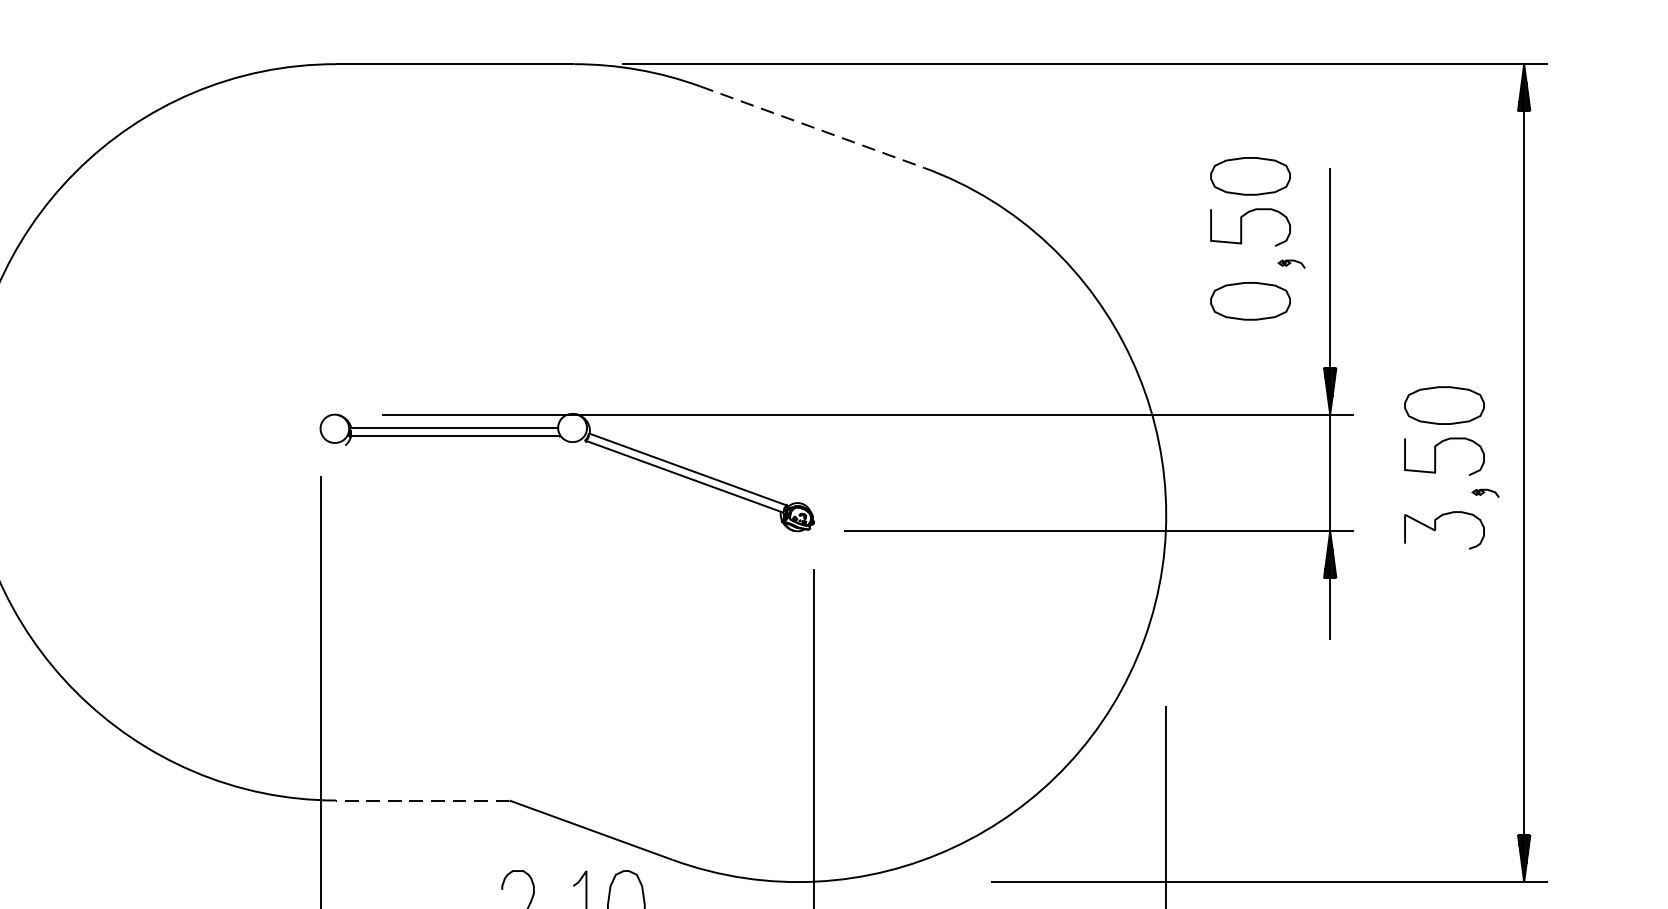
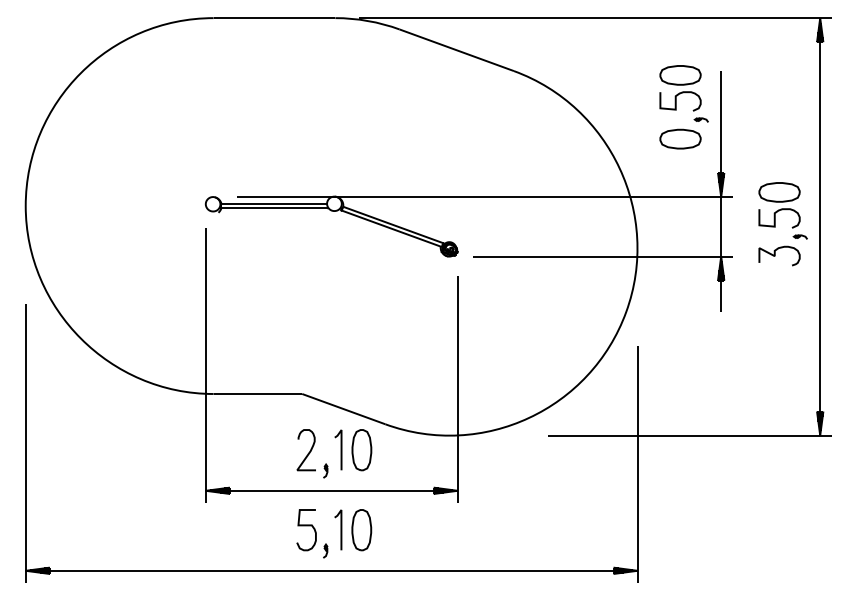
line: (811, 127) -> (456, 50), dashed -> solid
line: (421, 801) -> (257, 394), dashed -> solid

